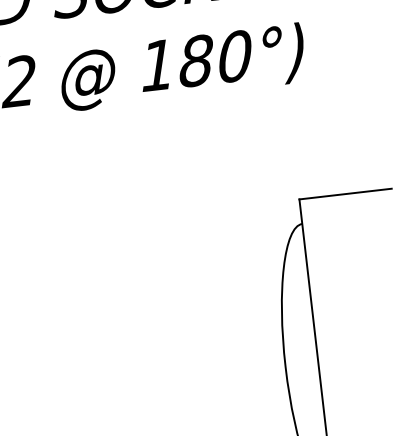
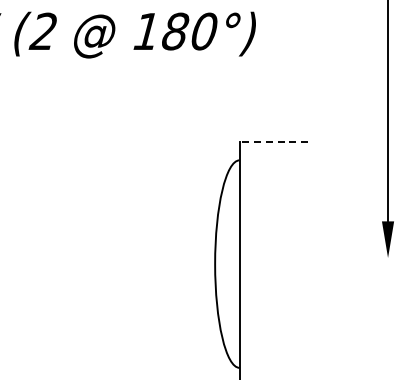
line: (345, 194) -> (273, 142), solid -> dashed

